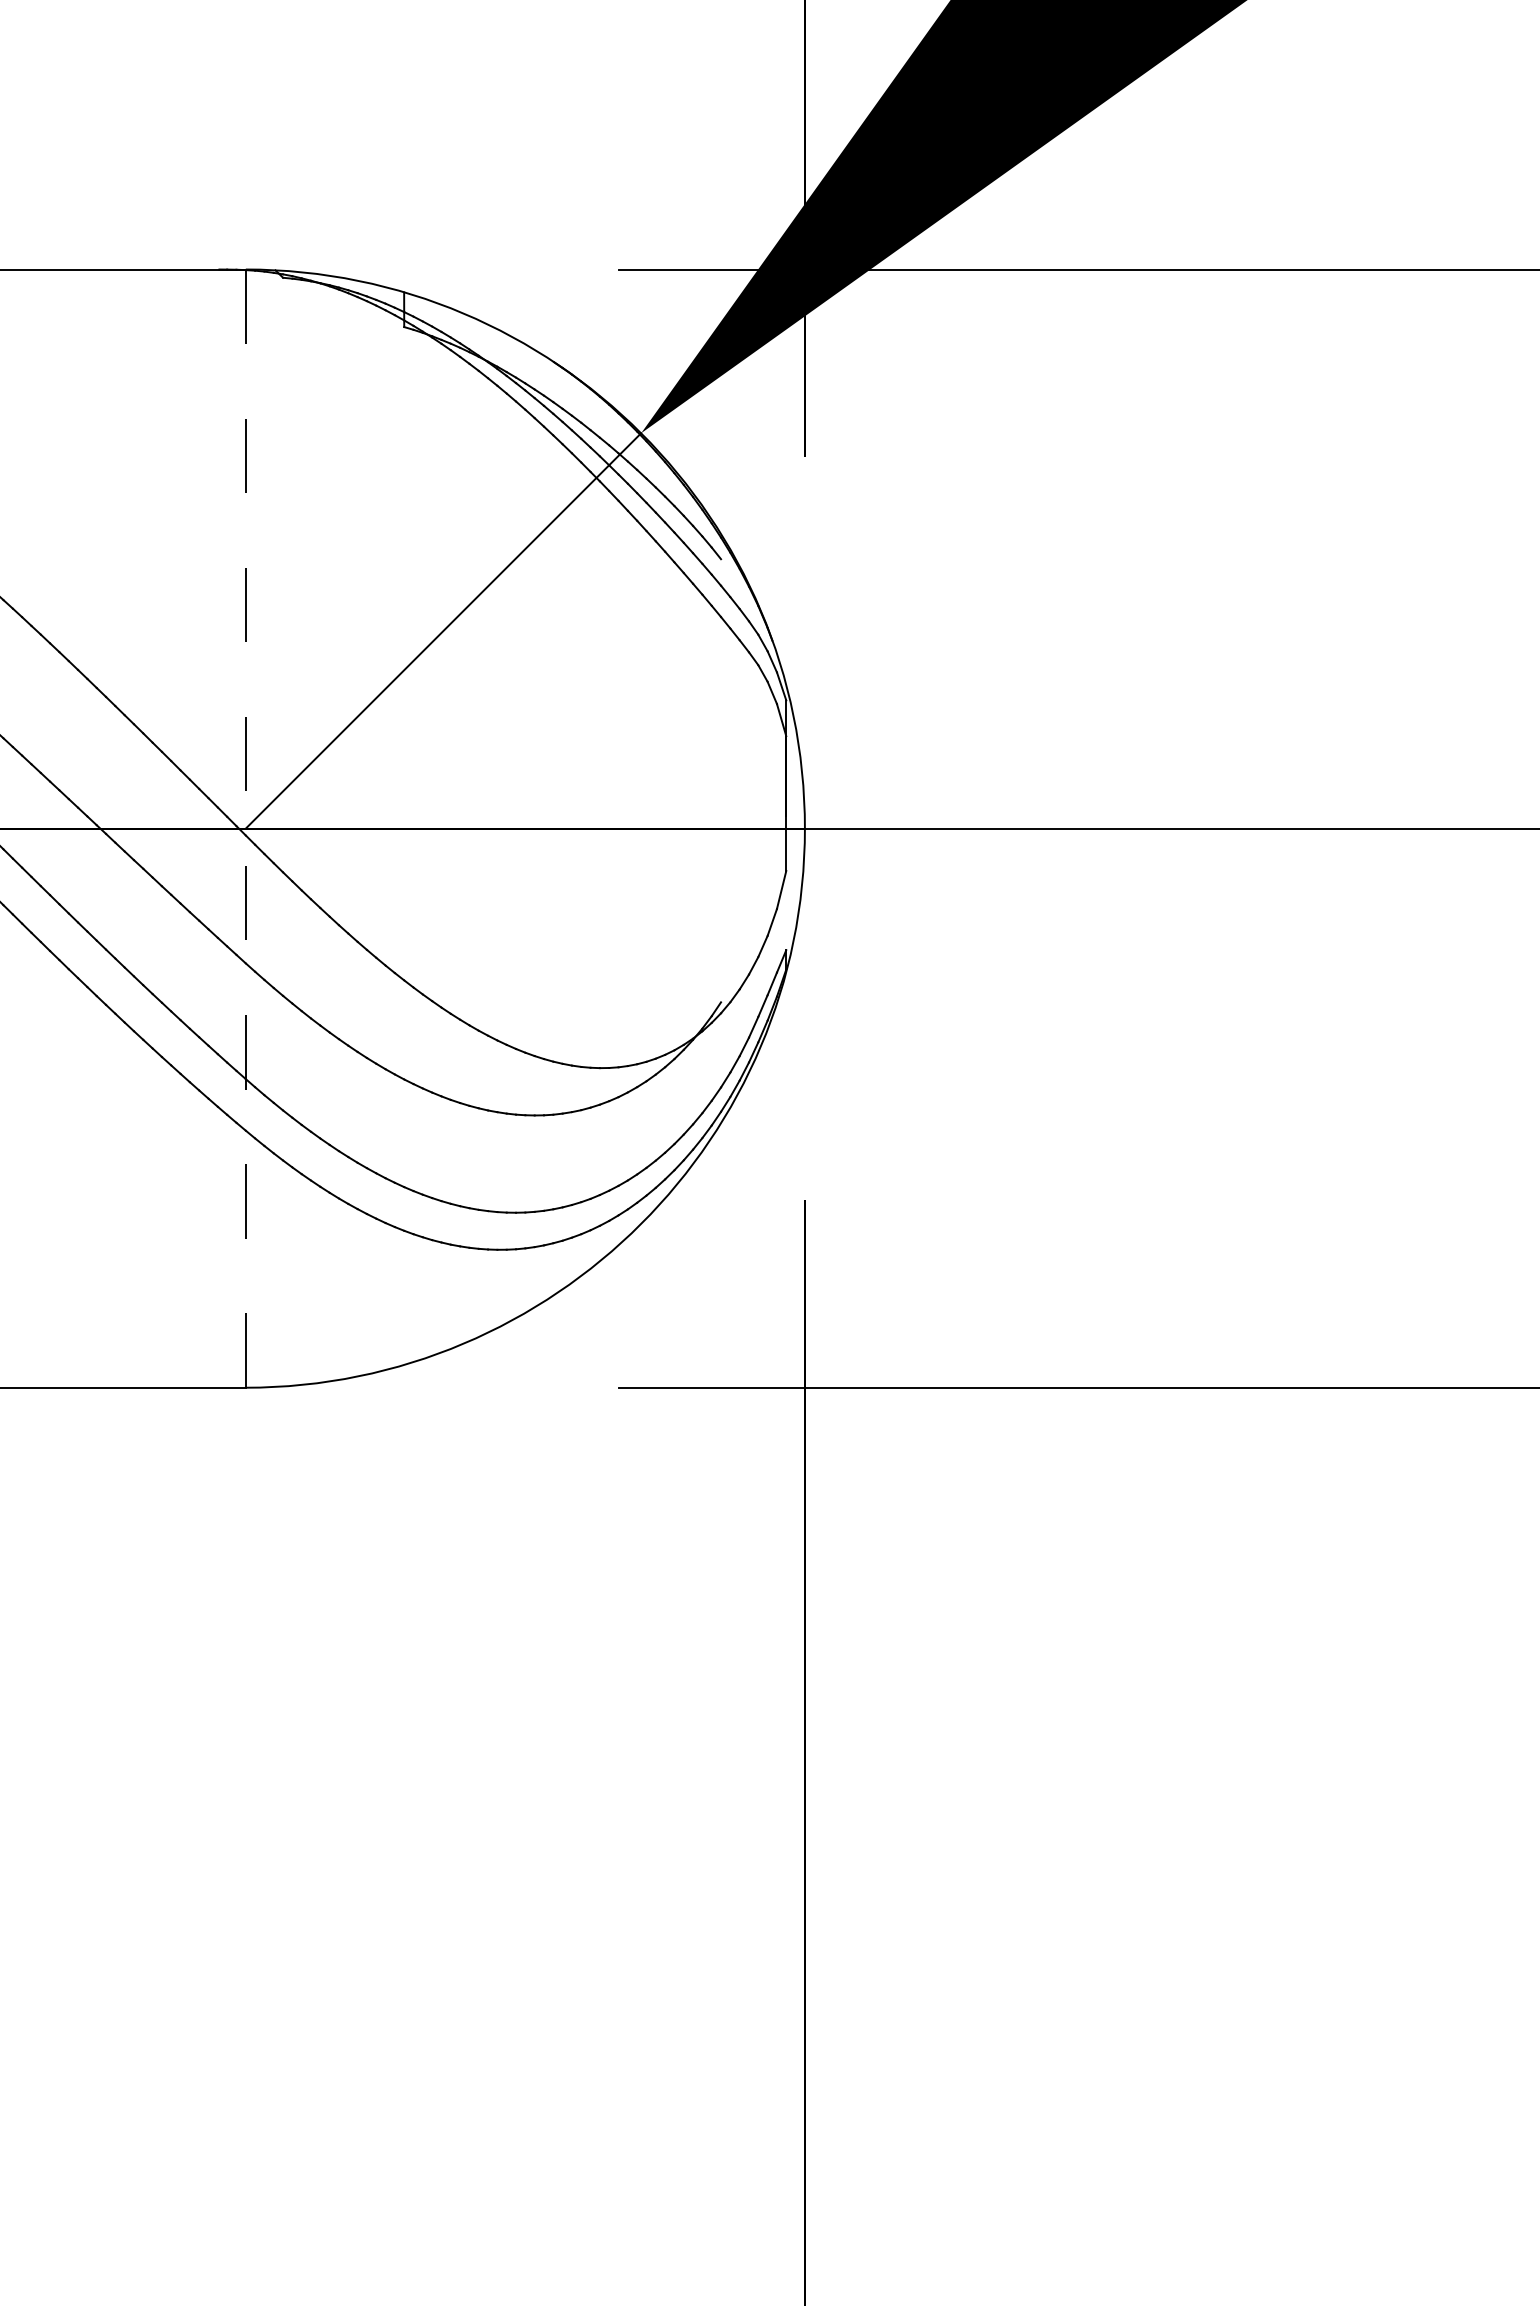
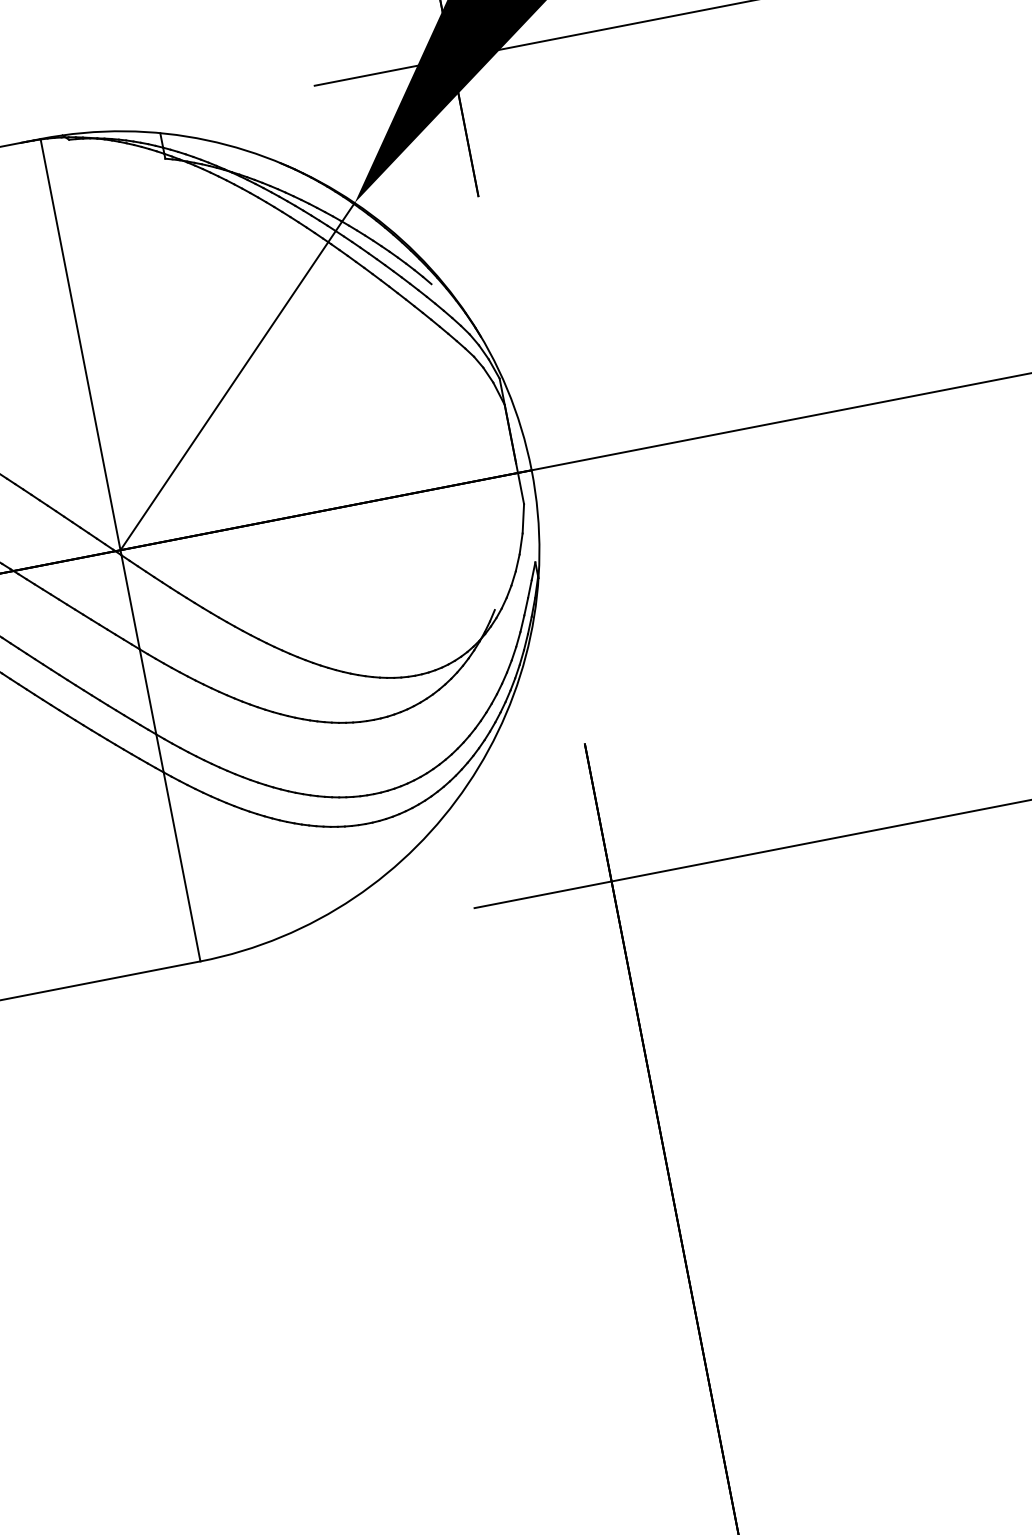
line: (245, 828) -> (120, 550), dashed -> solid

